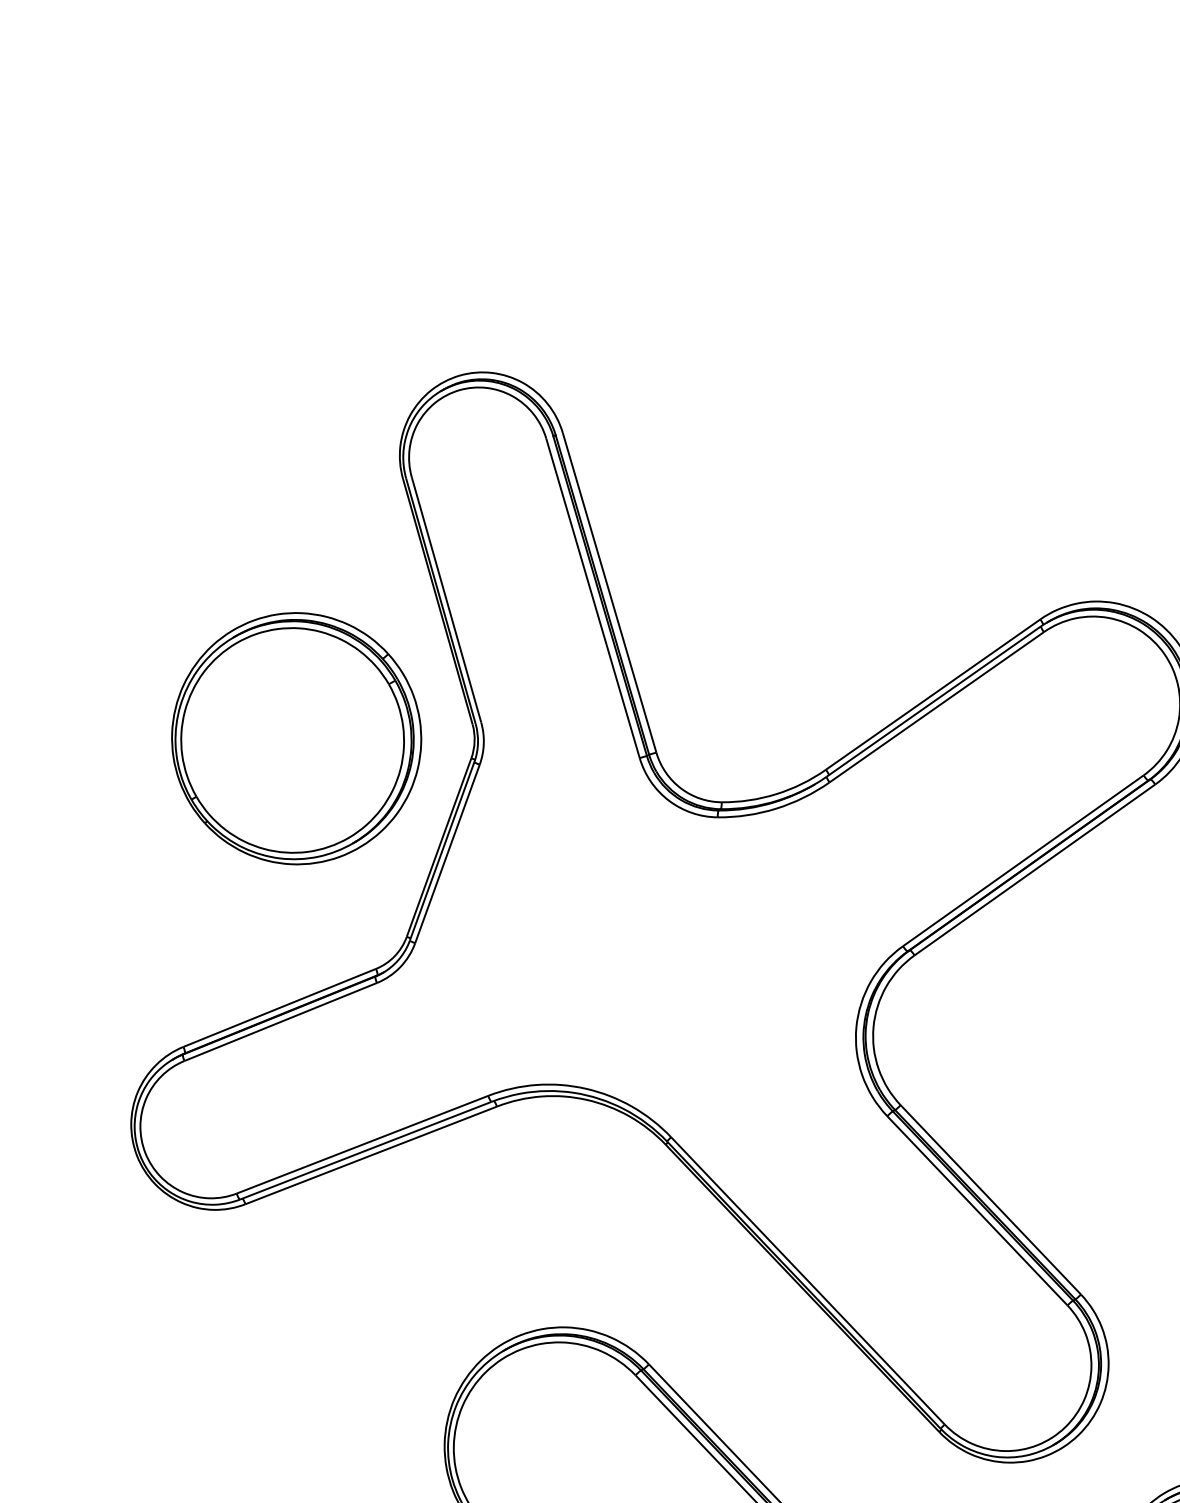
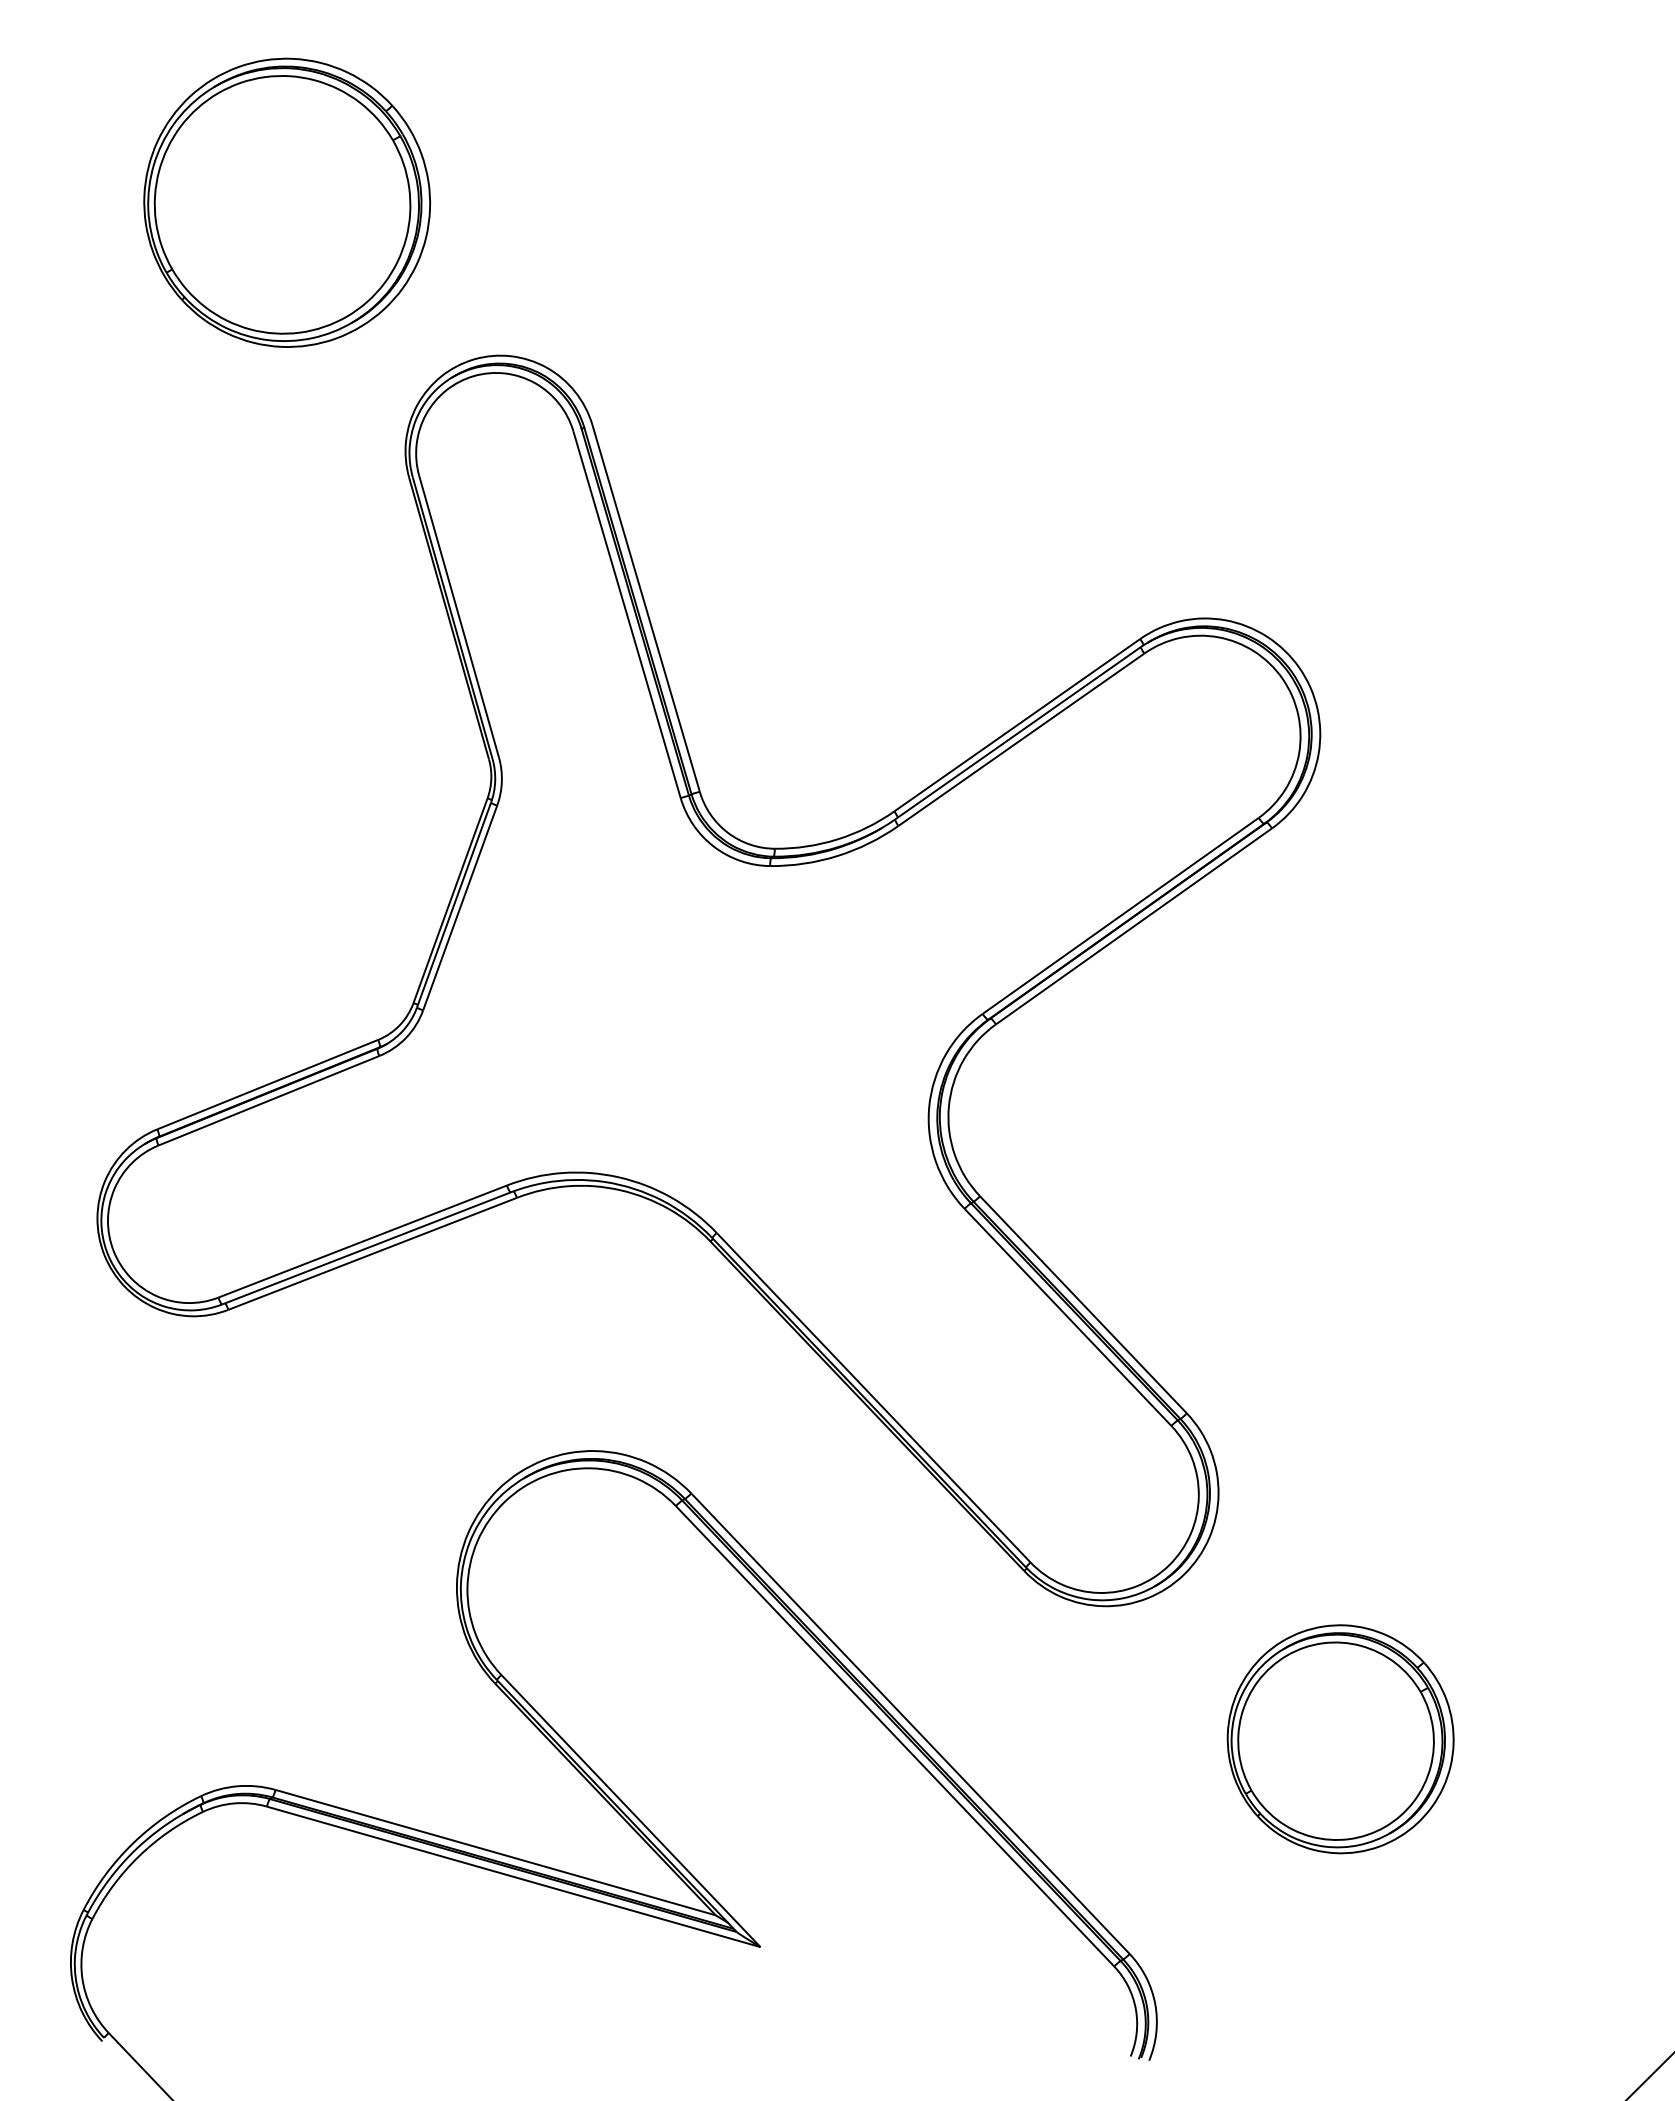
part: (296, 738) -> (287, 202), moved

